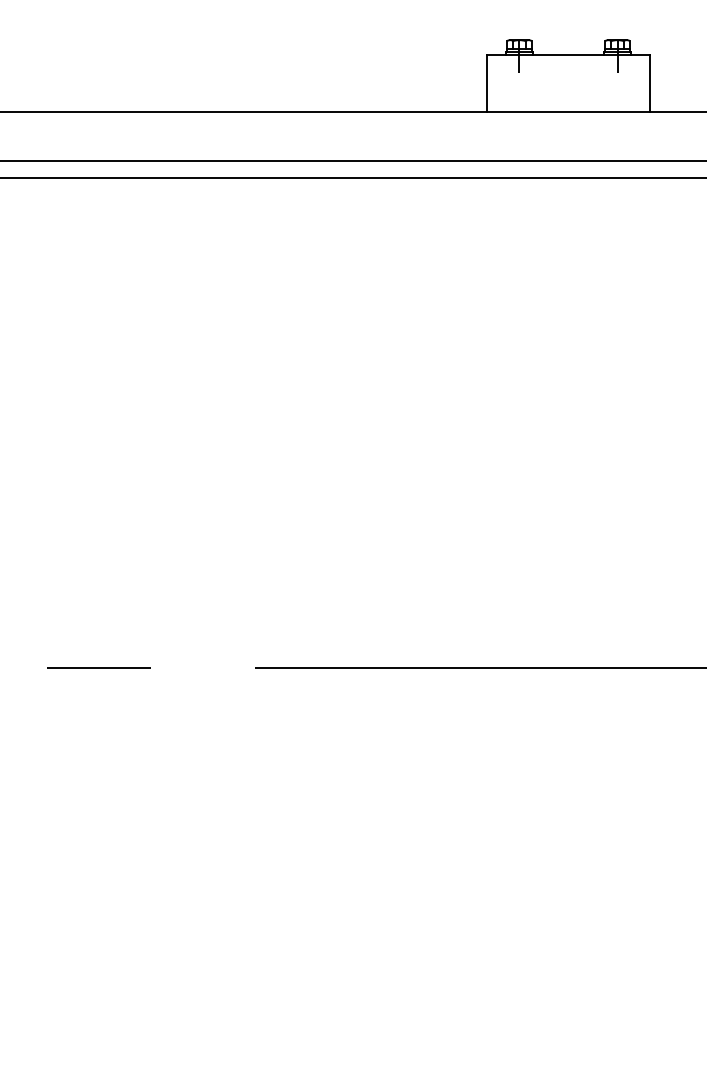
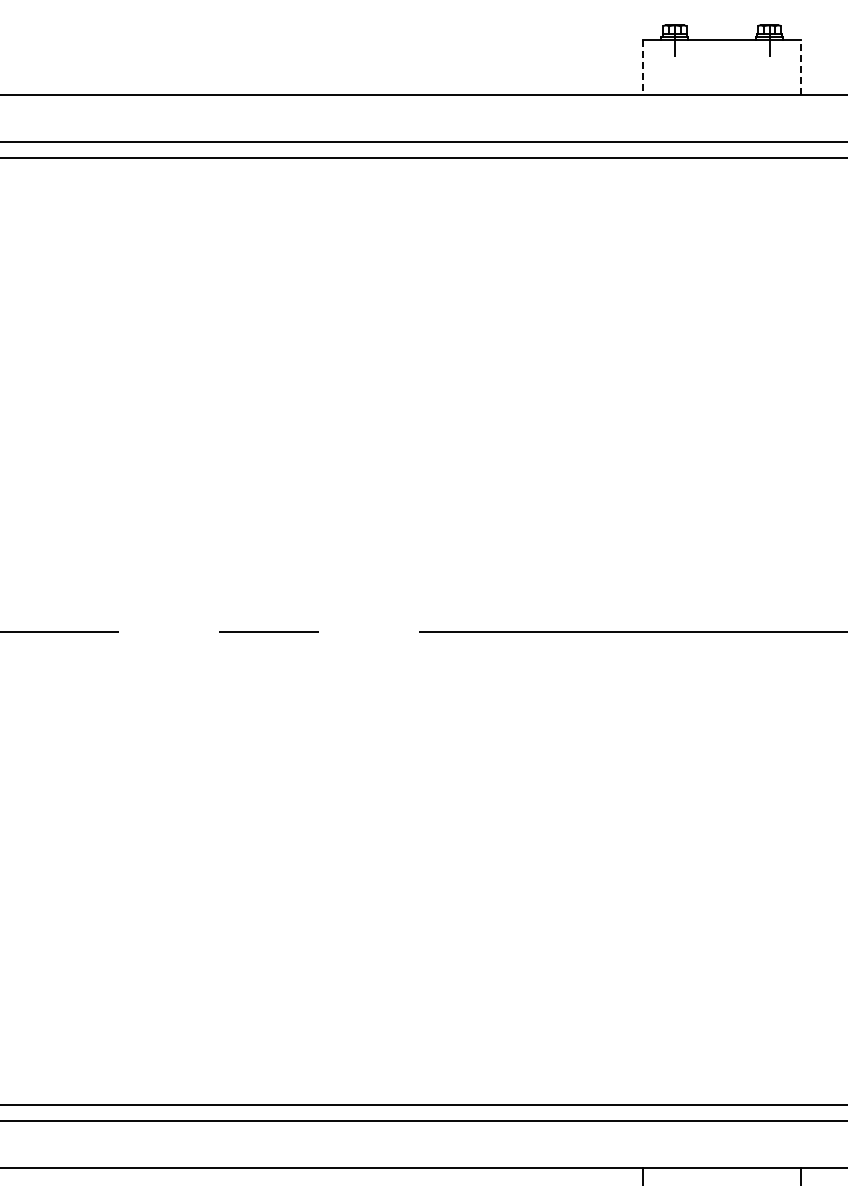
line: (487, 83) -> (643, 67), solid -> dashed
line: (650, 83) -> (801, 67), solid -> dashed

